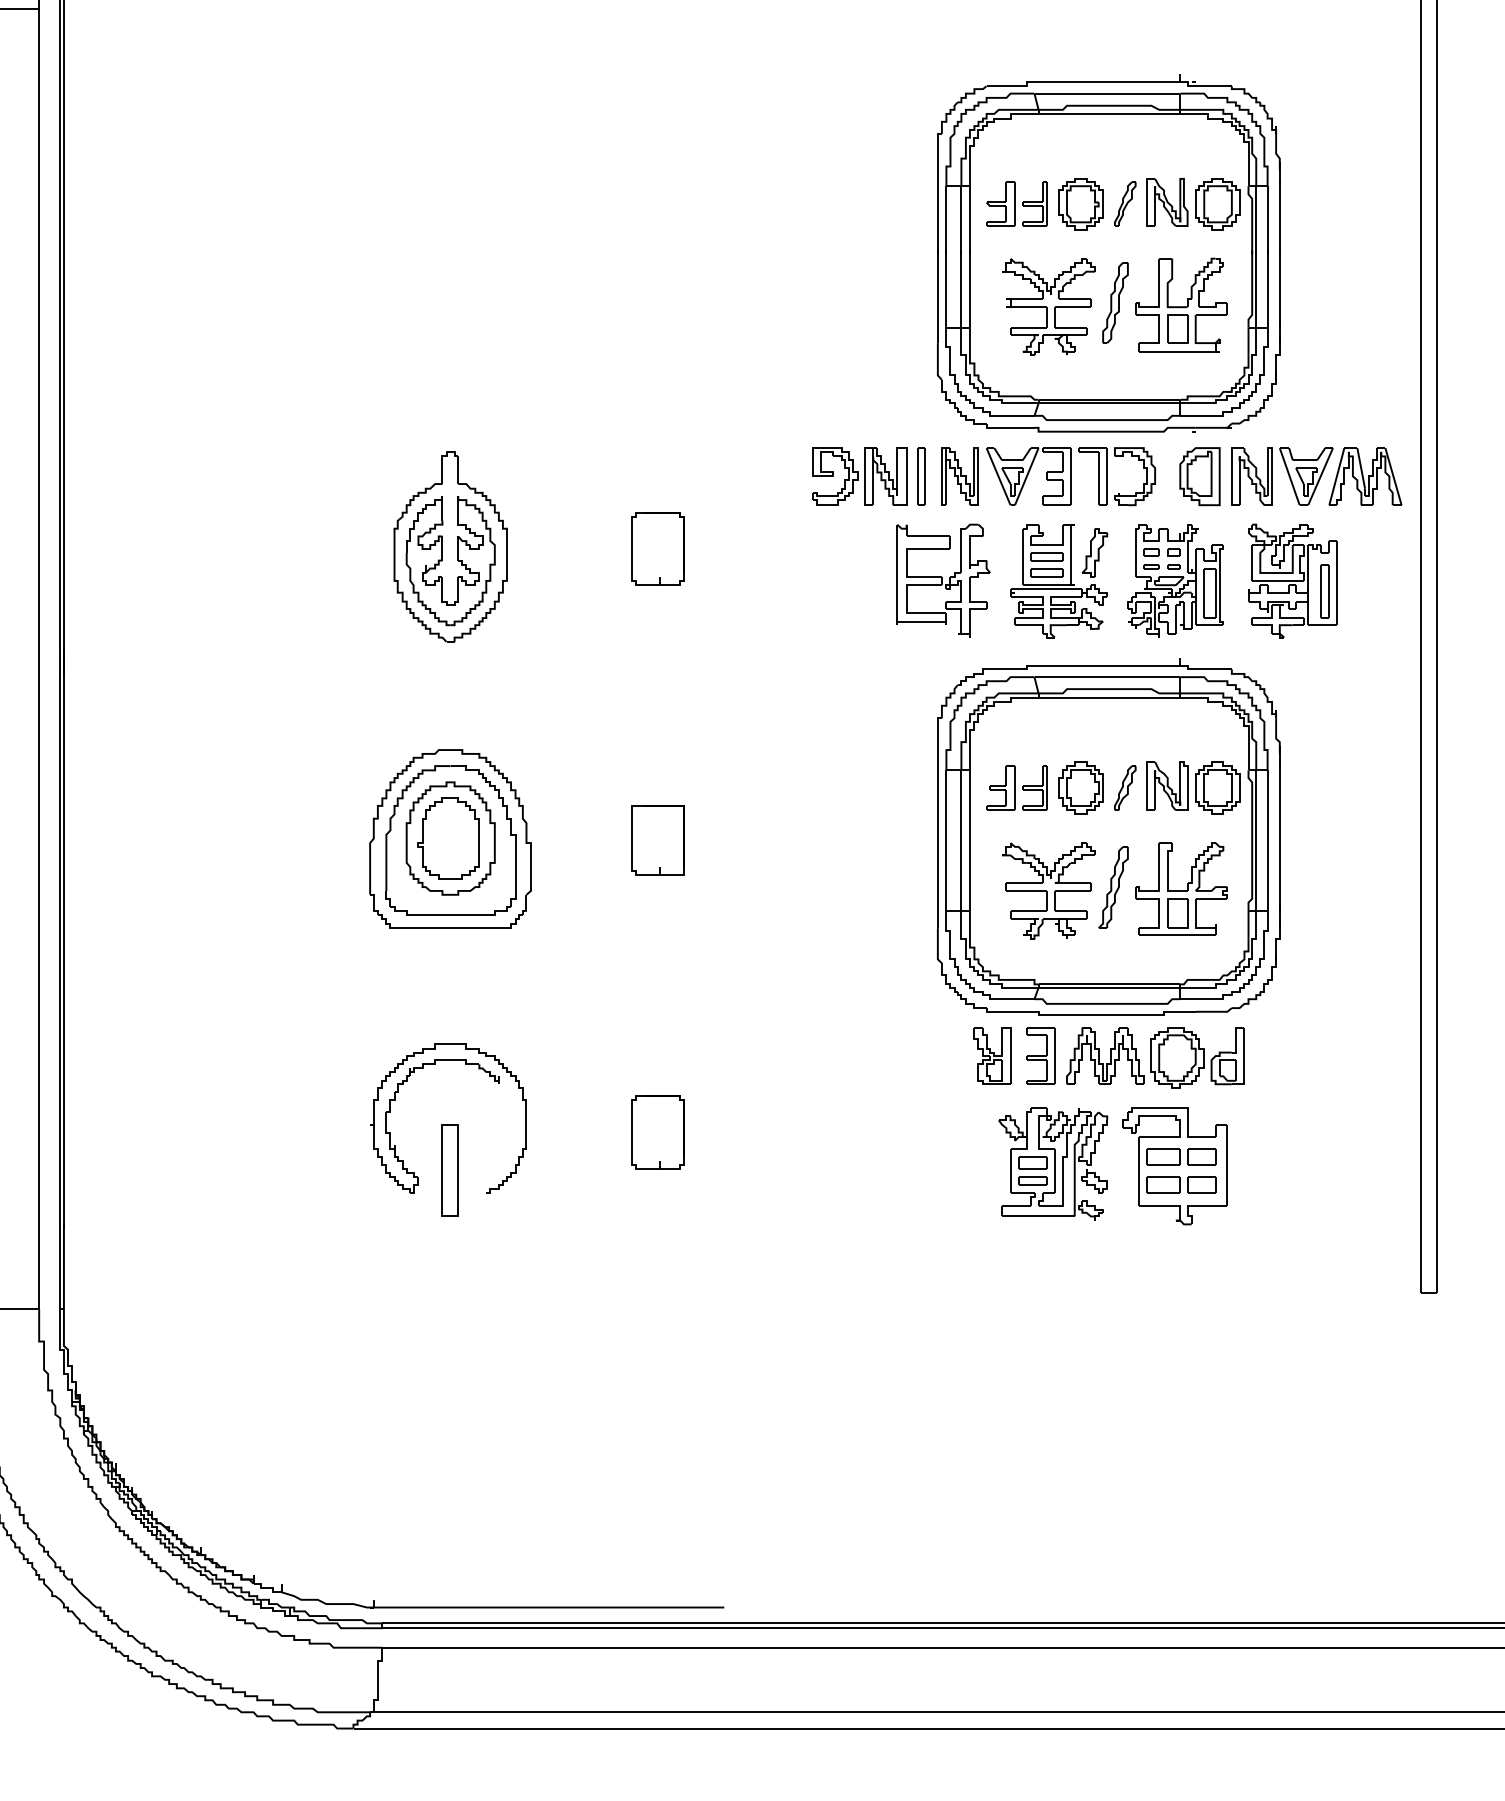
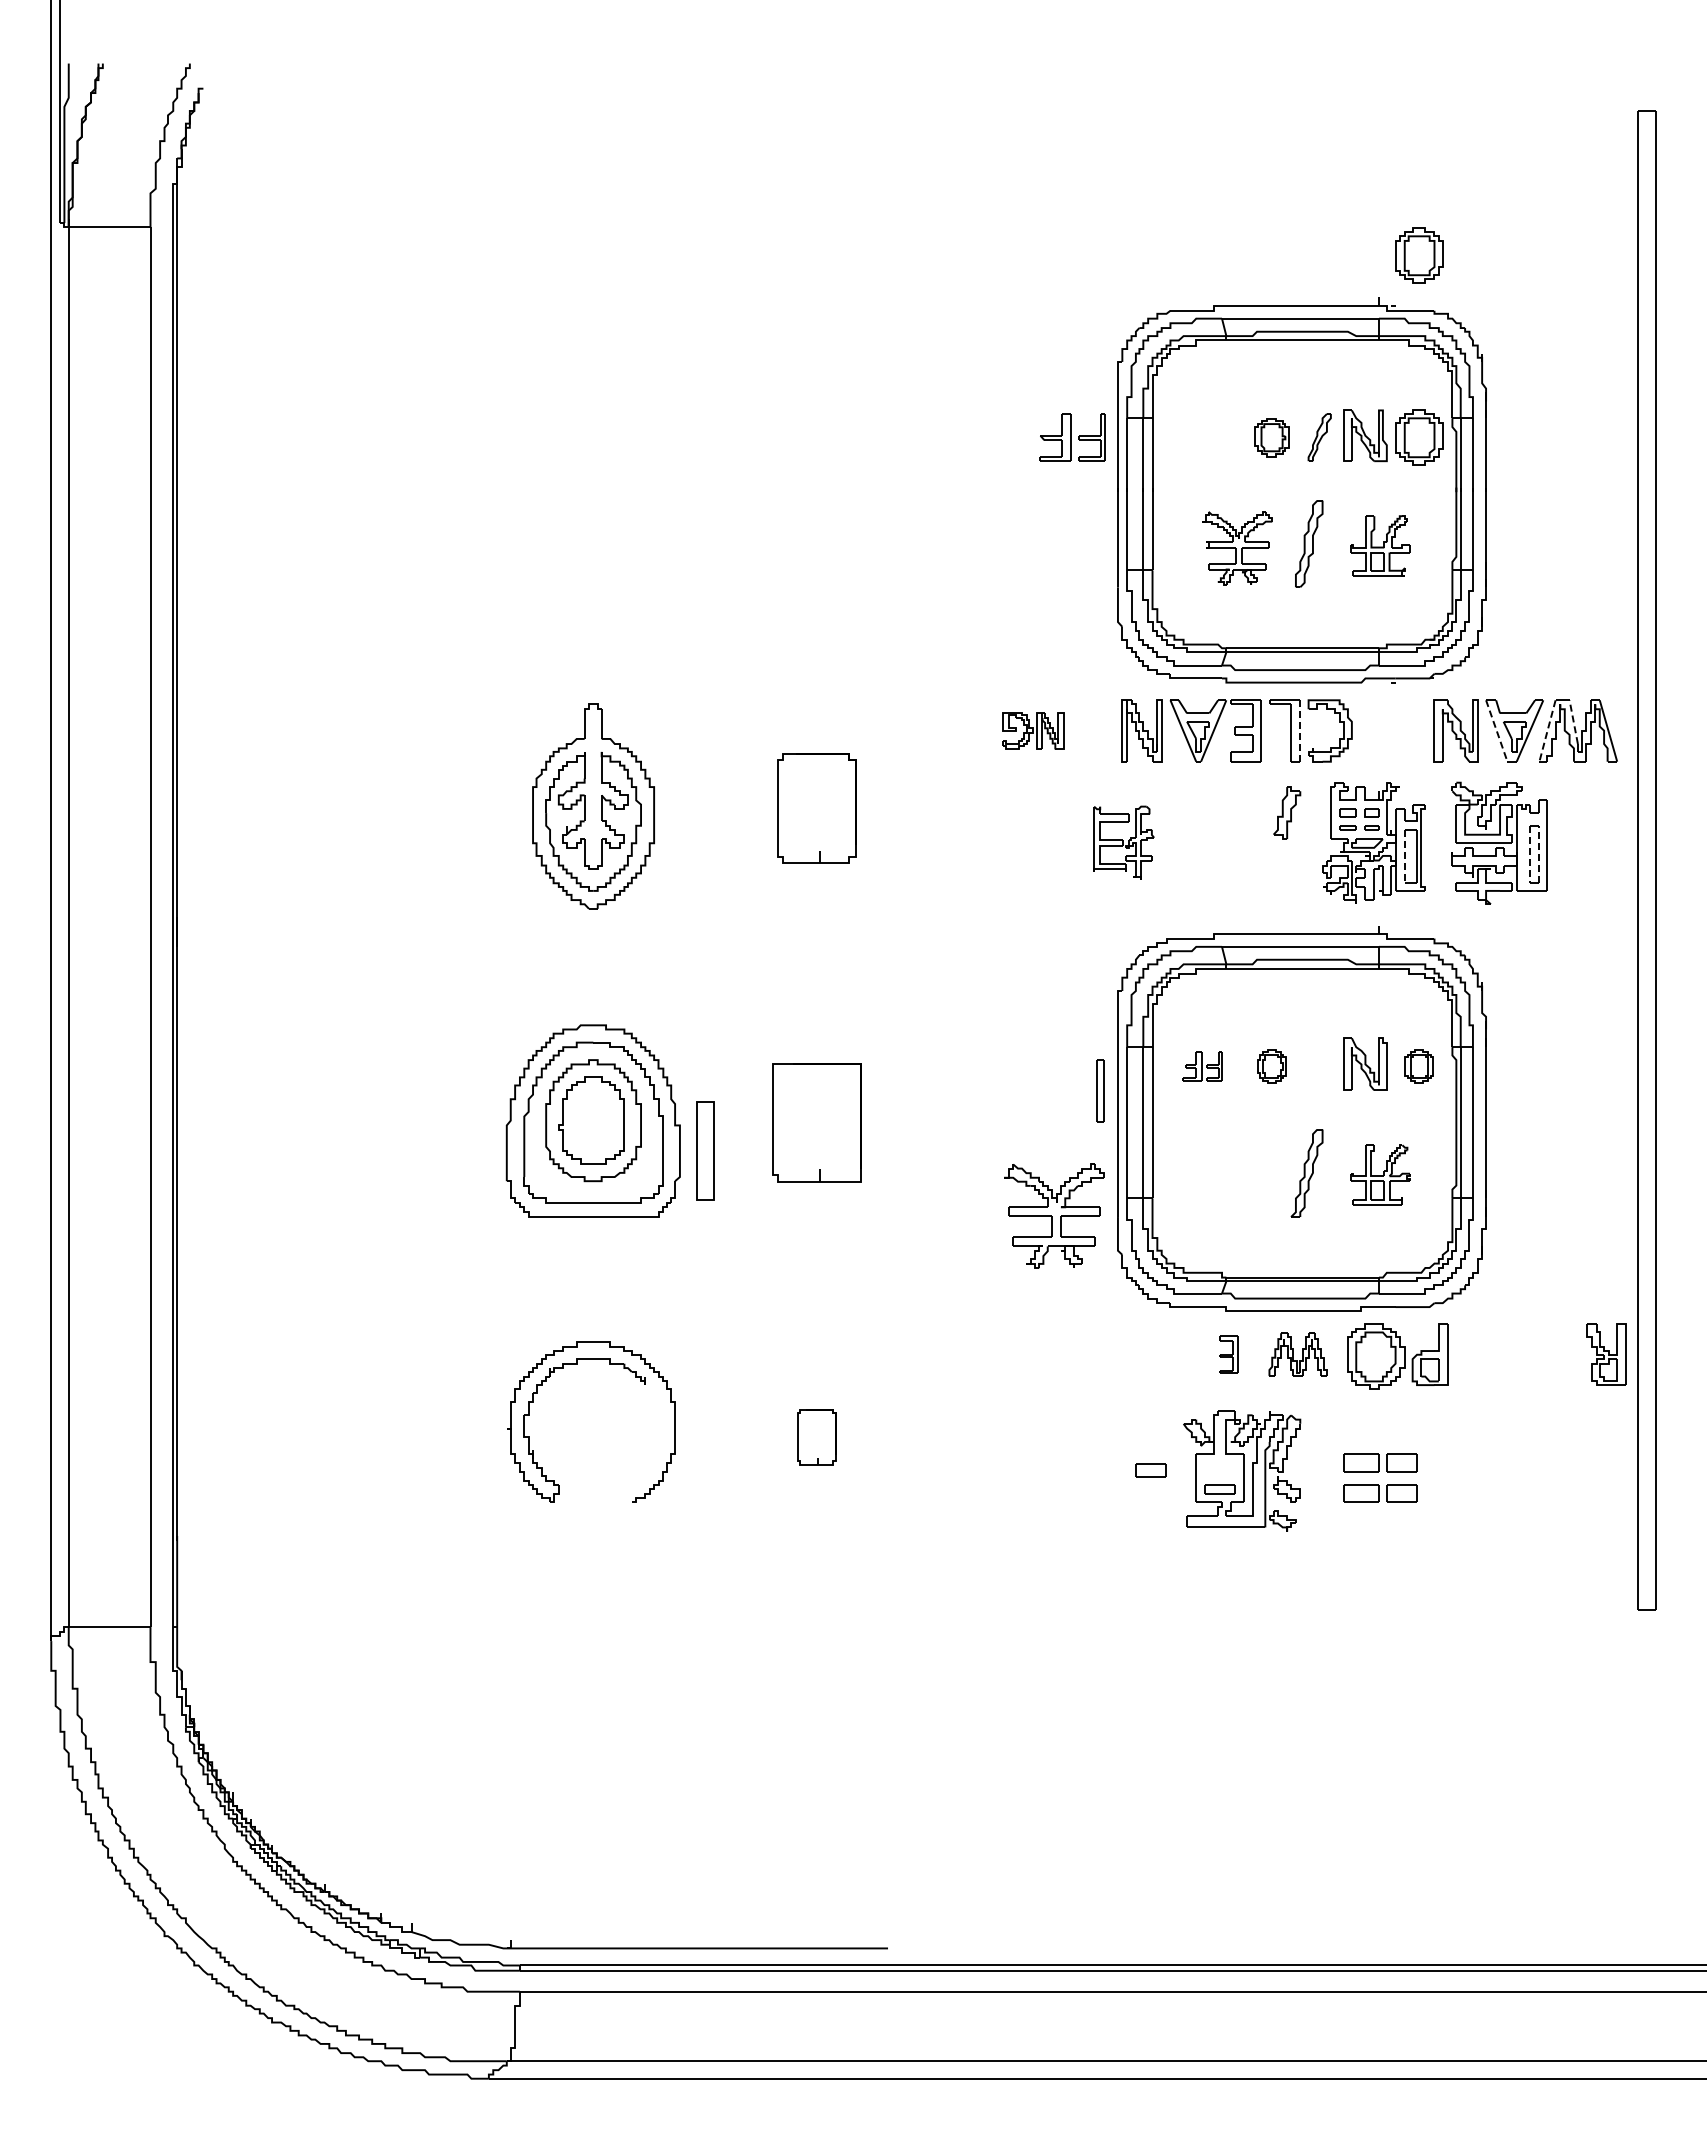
part: (1217, 34) -> (1419, 255), added
part: (1016, 204) -> (1072, 437), moved
part: (1080, 204) -> (1271, 437), size x0.7
part: (1181, 304) -> (1380, 545), size x0.6
part: (1048, 306) -> (1237, 547), size x0.7
line: (1360, 467) -> (1573, 721), solid -> dashed
part: (859, 476) -> (1033, 730), size x0.6
part: (921, 476) -> (1100, 1090), moved
part: (1200, 476) -> (1400, 730), removed
line: (1107, 477) -> (1300, 731), solid -> dashed
line: (1289, 477) -> (1496, 731), solid -> dashed
line: (1336, 477) -> (1547, 731), solid -> dashed
part: (657, 548) -> (816, 808), size x1.4
part: (942, 580) -> (1123, 842), size x0.6
part: (1058, 581) -> (1247, 843), removed
line: (1321, 591) -> (1530, 854), solid -> dashed
line: (1329, 591) -> (1539, 854), solid -> dashed
line: (1204, 593) -> (1404, 856), solid -> dashed
part: (1016, 788) -> (1202, 1066), size x0.6
part: (1080, 788) -> (1271, 1066), size x0.6
part: (1125, 788) -> (1319, 1066), removed
part: (1217, 788) -> (1419, 1066), size x0.6
part: (657, 839) -> (816, 1121), size x1.6
part: (1181, 888) -> (1380, 1174), size x0.6
part: (1048, 890) -> (1054, 1215), moved
part: (992, 1055) -> (1606, 1354), moved
part: (1040, 1055) -> (1228, 1354), size x0.6
part: (1105, 1055) -> (1298, 1354), size x0.7
part: (657, 1131) -> (816, 1436), size x0.7
part: (1032, 1162) -> (1150, 1470), moved
part: (1175, 1166) -> (1373, 1473), removed
part: (450, 1170) -> (705, 1150), moved

